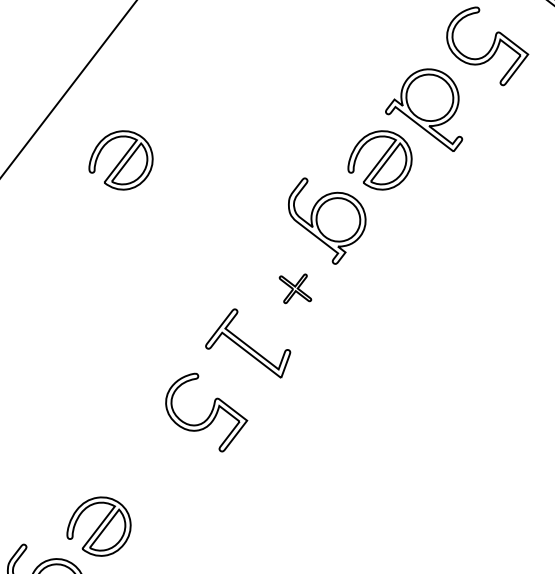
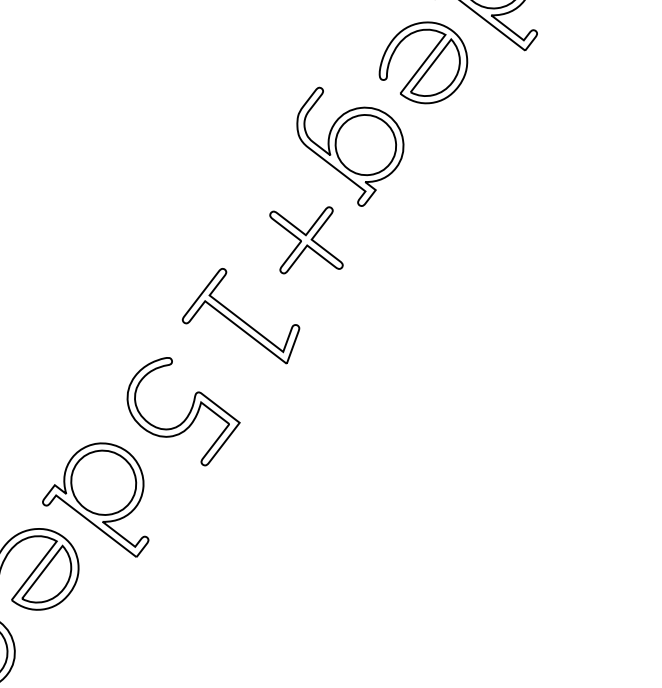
part: (120, 160) -> (64, 62), removed
part: (295, 288) -> (306, 240), size x1.67
part: (143, 476) -> (96, 500), added

